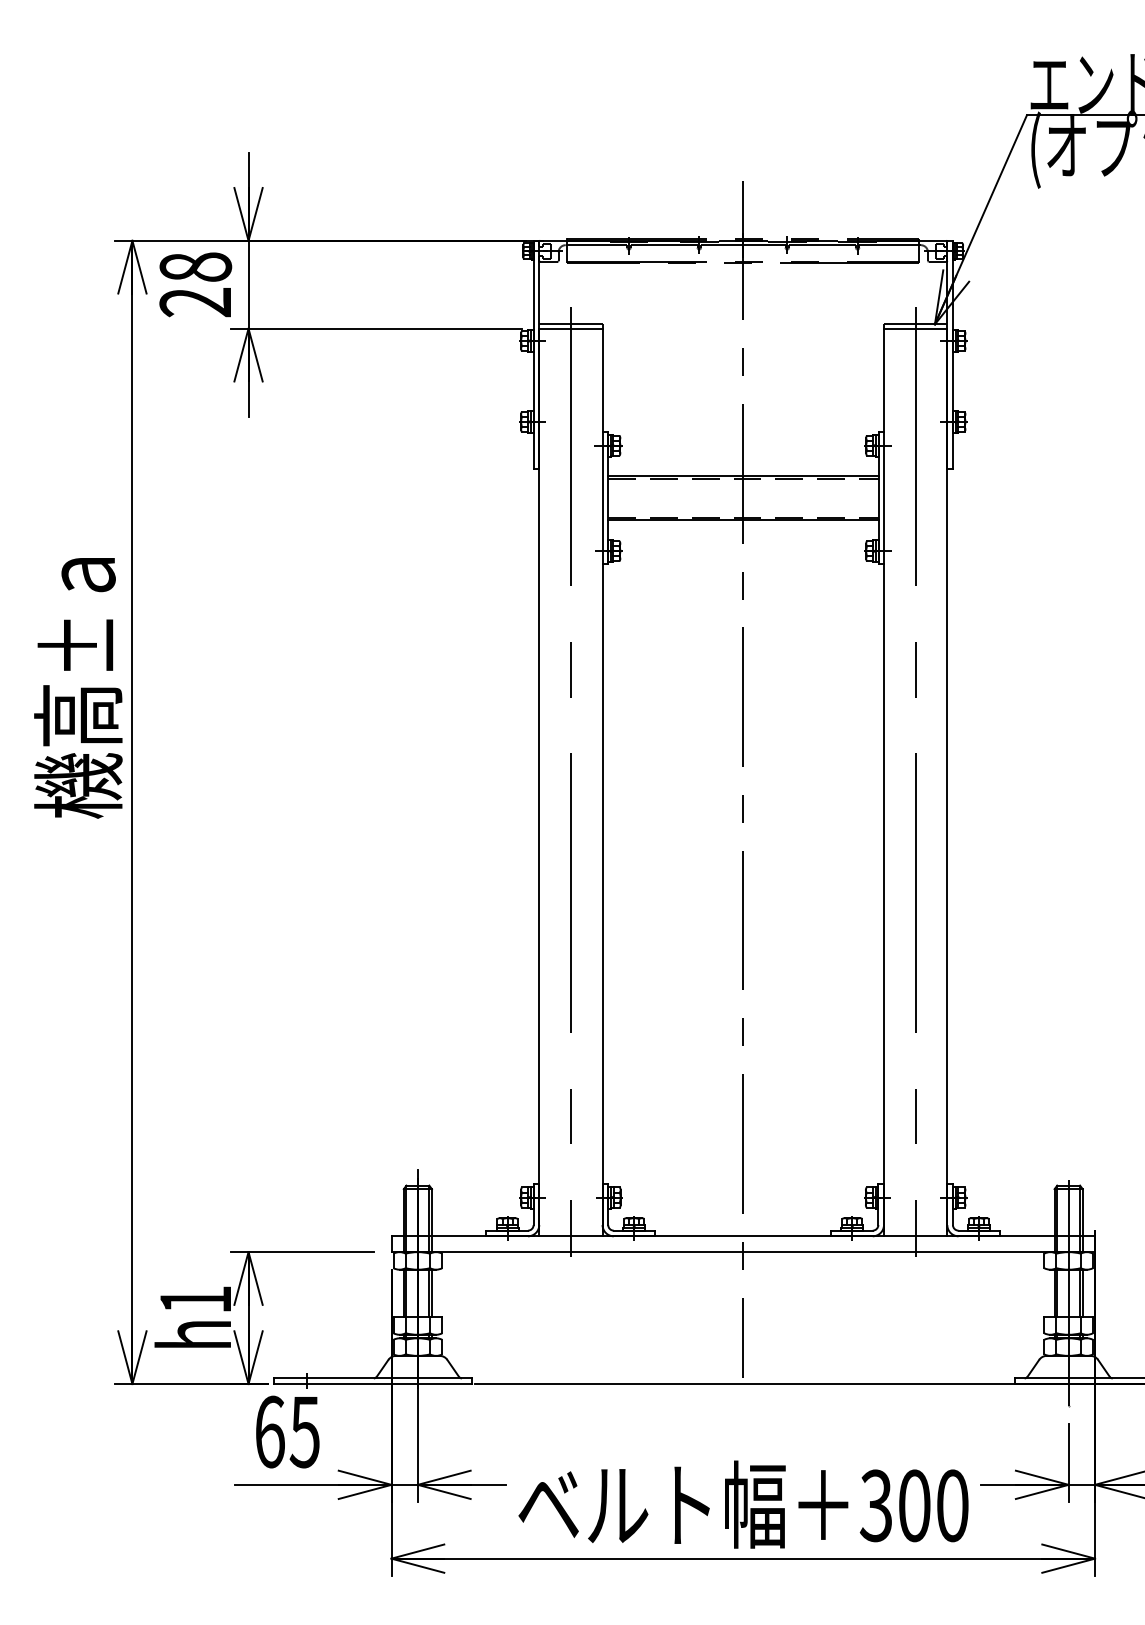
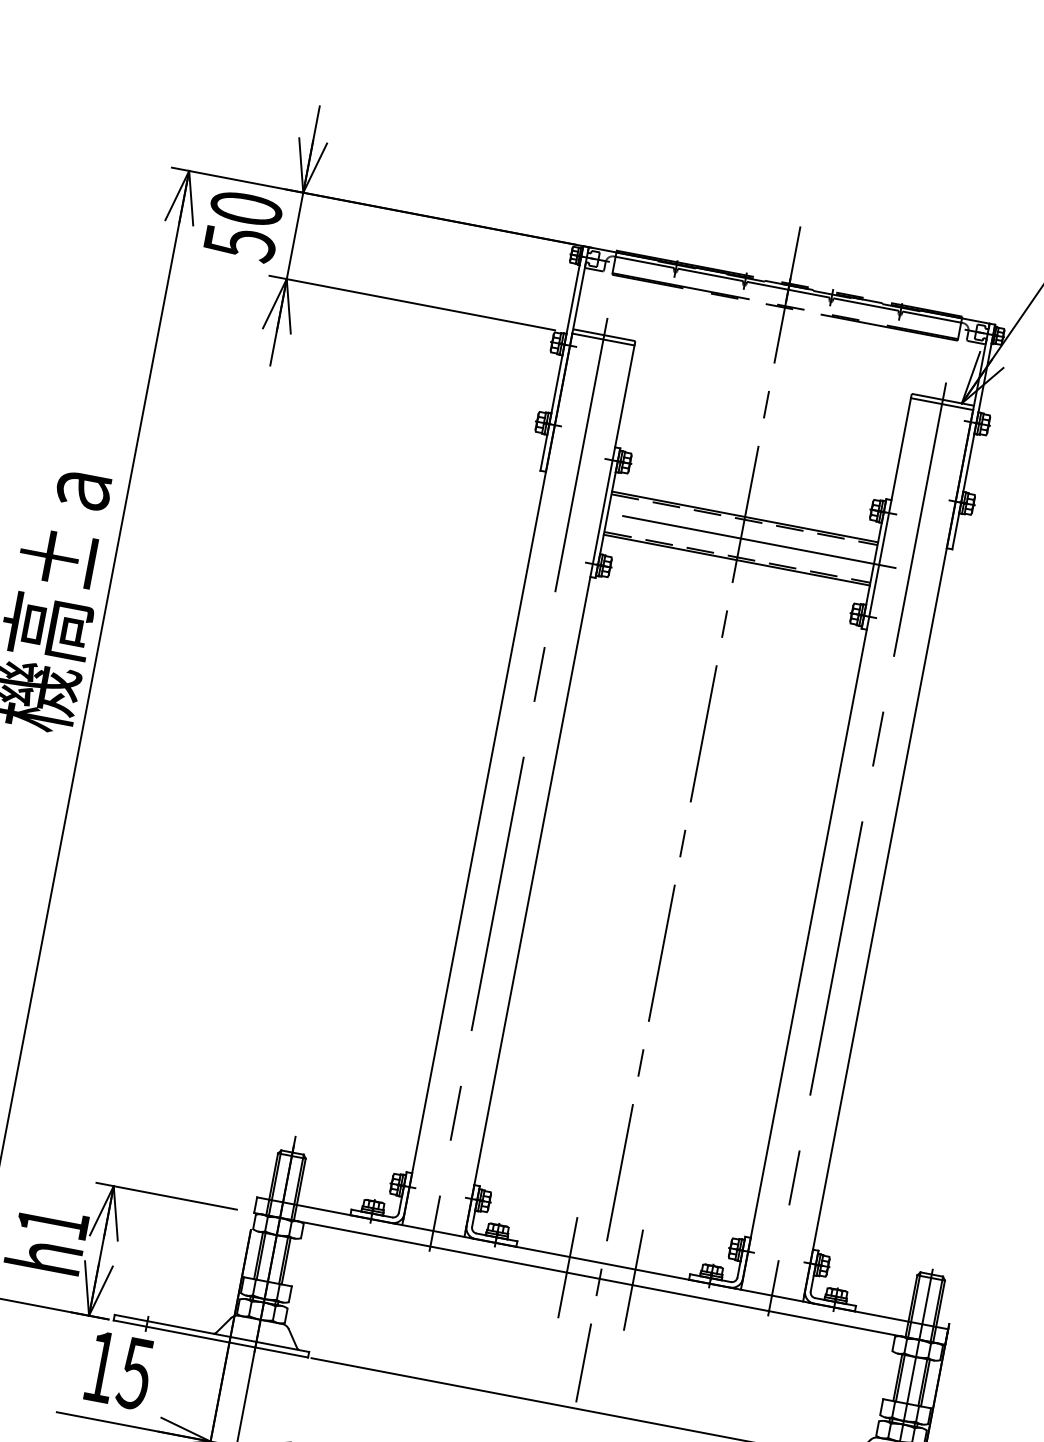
text: (195, 284) -> (242, 225), 28 -> 50
line: (742, 498) -> (740, 538), added
line: (709, 1246) -> (567, 1267), added
line: (776, 1246) -> (633, 1279), added
text: (270, 1431) -> (101, 1366), 65 -> 15

